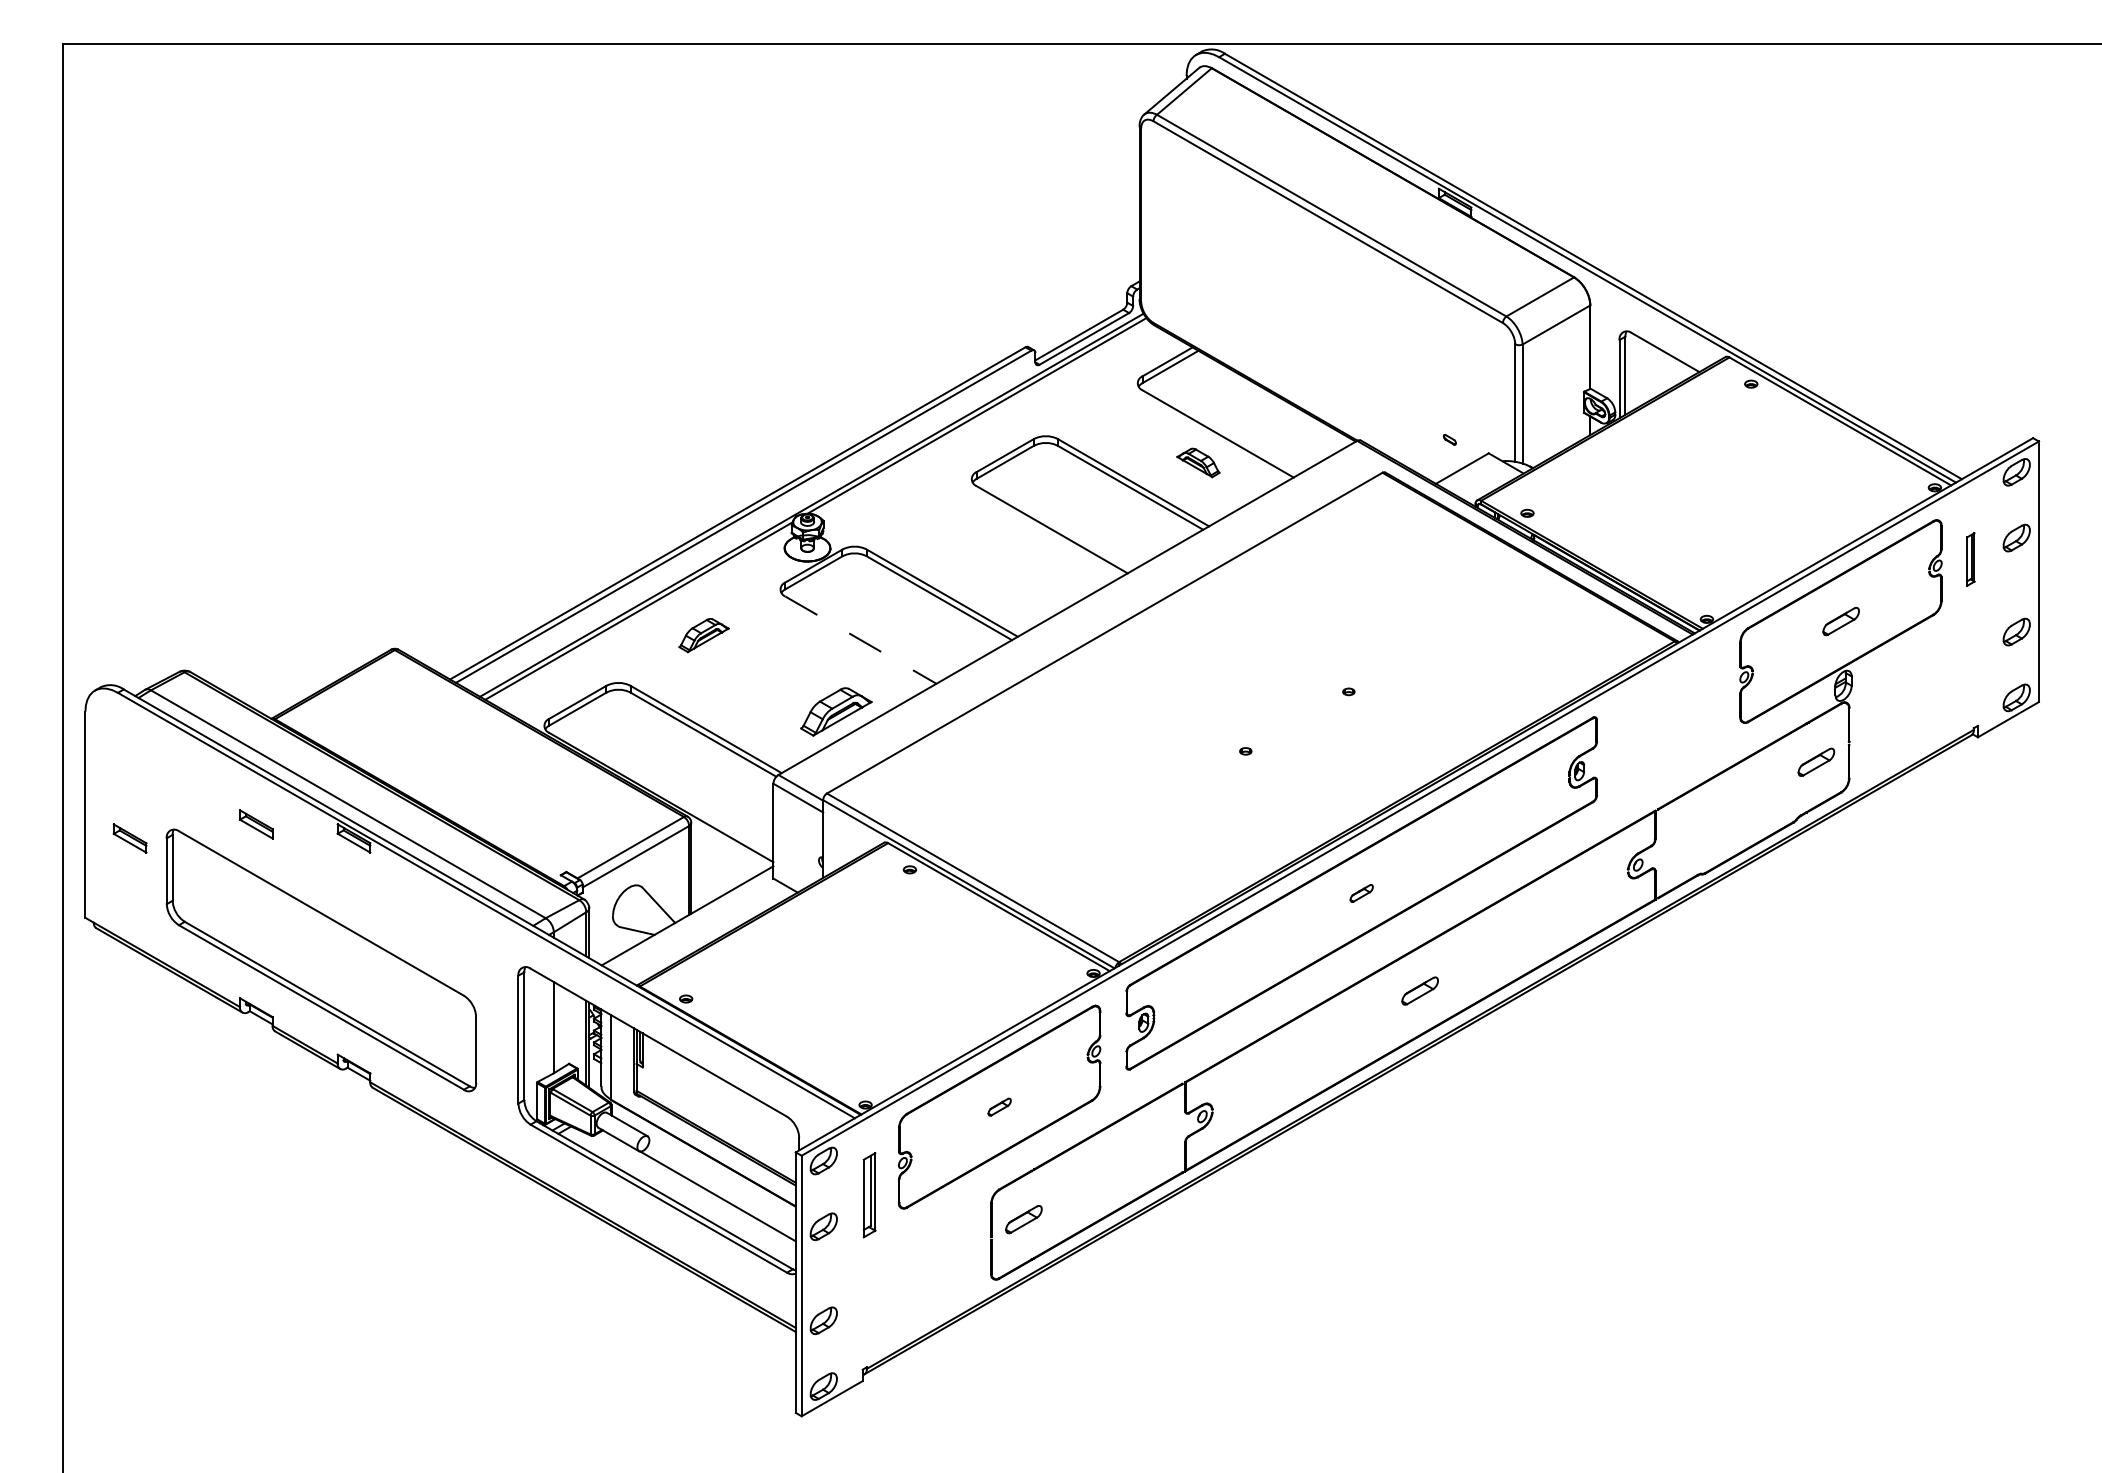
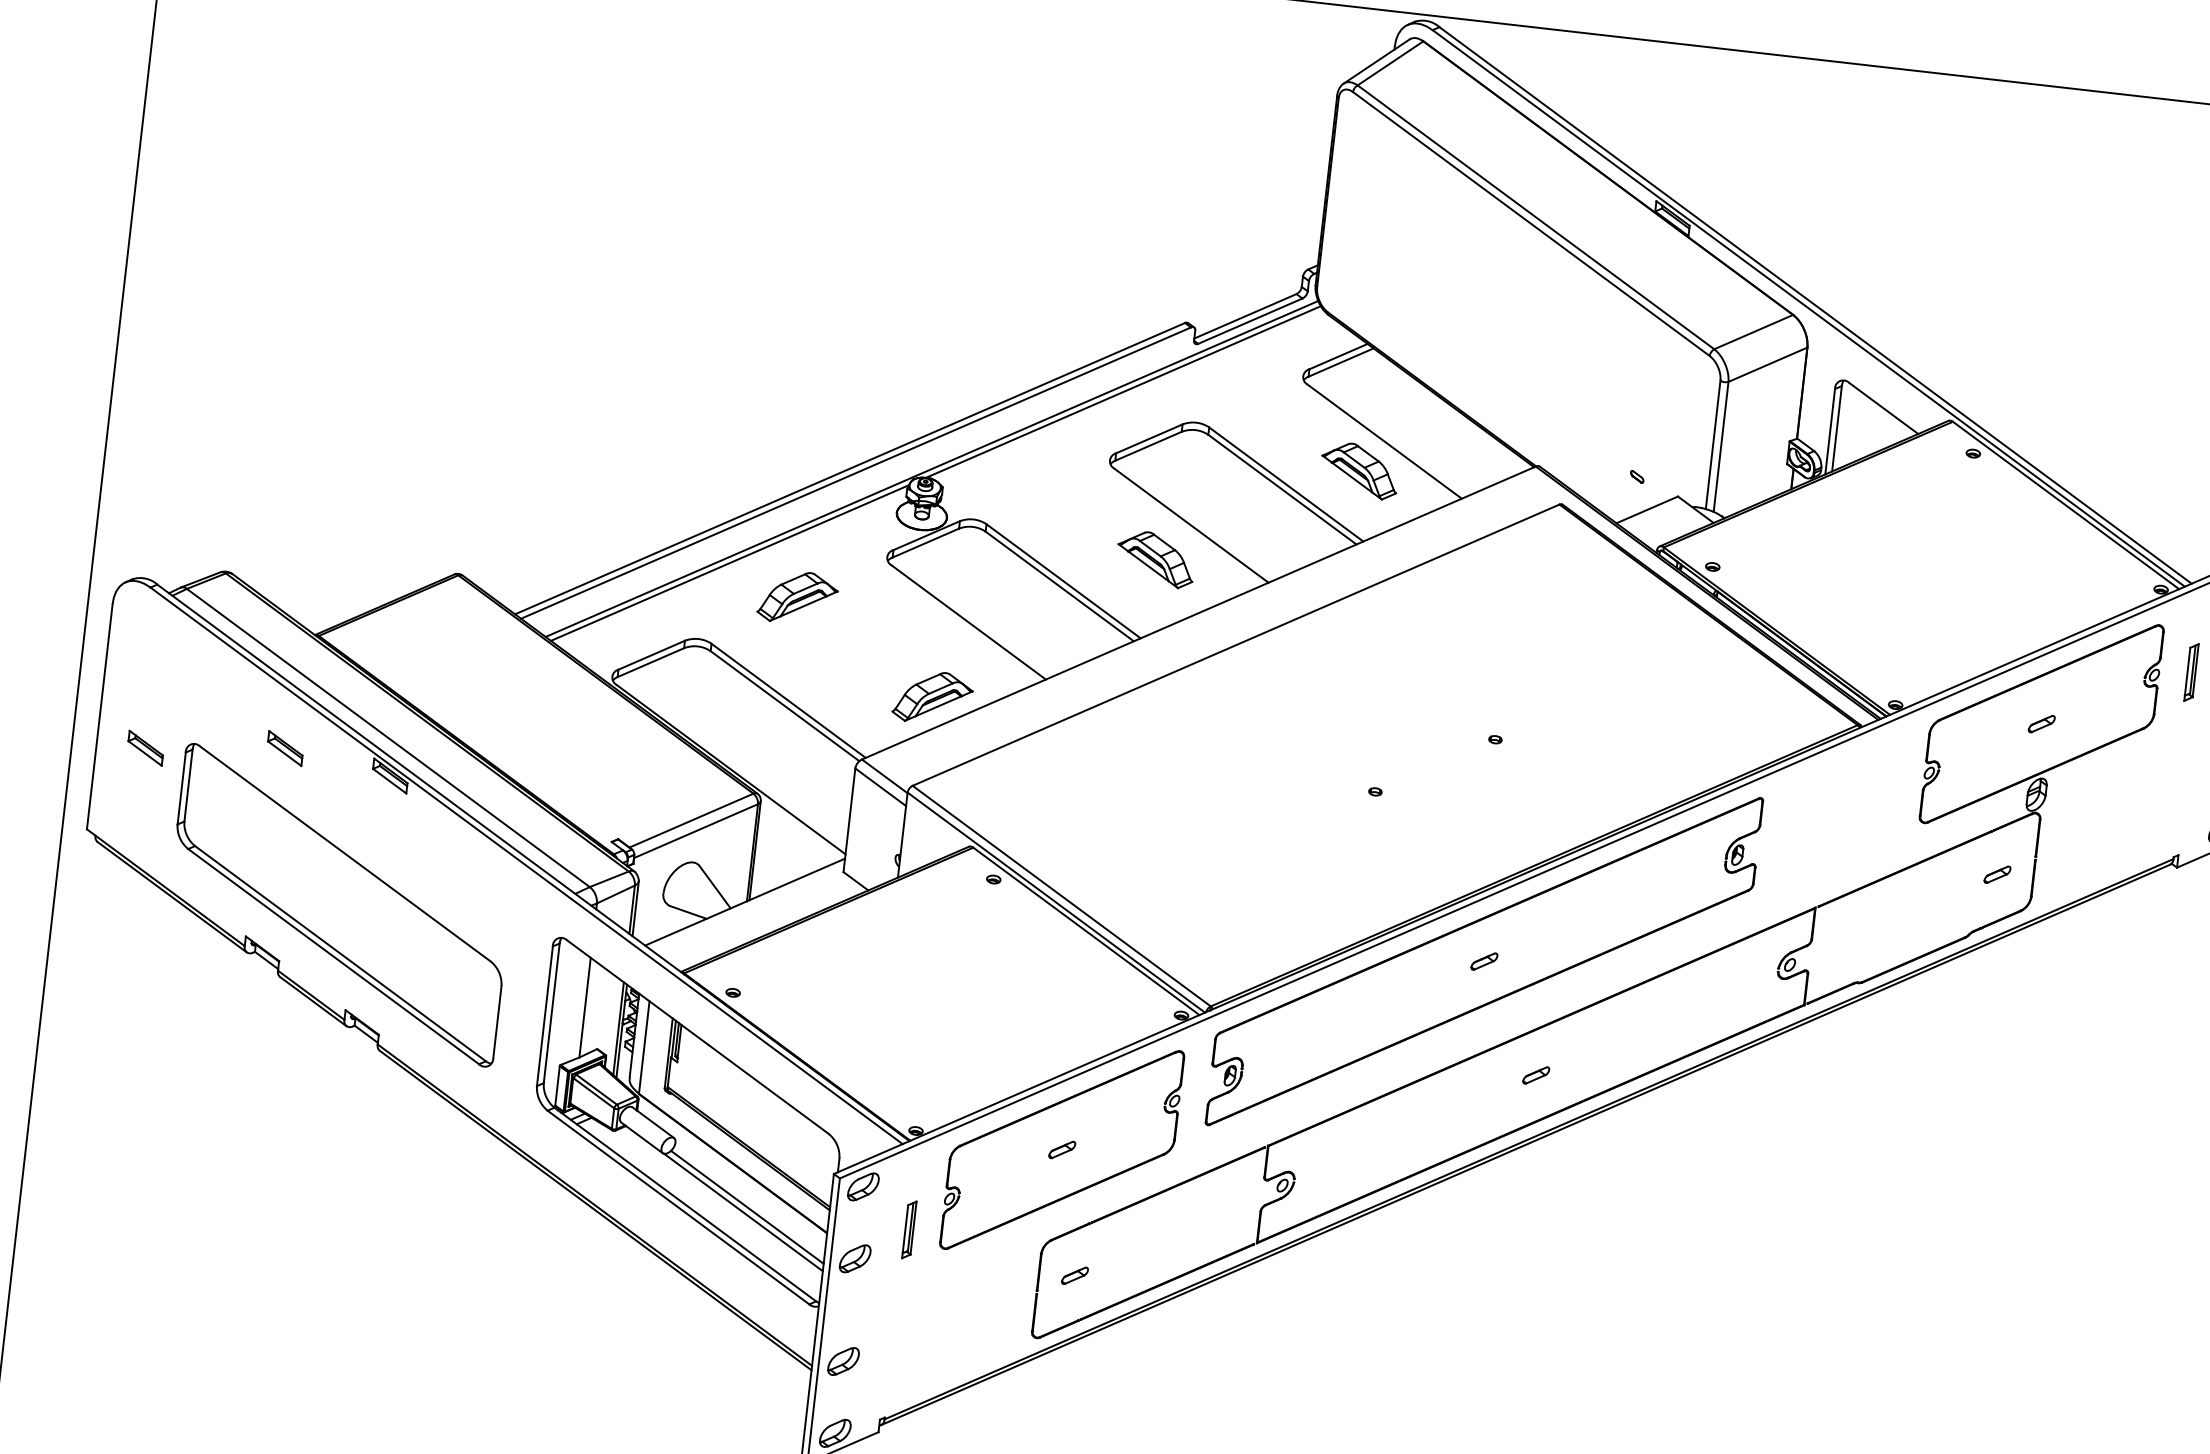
part: (1198, 462) -> (1359, 470), size x1.67
part: (1023, 563) -> (1155, 558), added
part: (1840, 621) -> (2041, 724), size x0.62
part: (703, 635) -> (797, 597), size x1.43
line: (861, 640) -> (969, 622), dashed -> solid
part: (1816, 761) -> (1997, 874), size x0.62
part: (1420, 990) -> (1536, 1074), size x0.62
line: (720, 1191) -> (746, 1207), added
part: (869, 1194) -> (909, 1229), size x0.62
part: (1024, 1219) -> (1075, 1275), size x0.62

